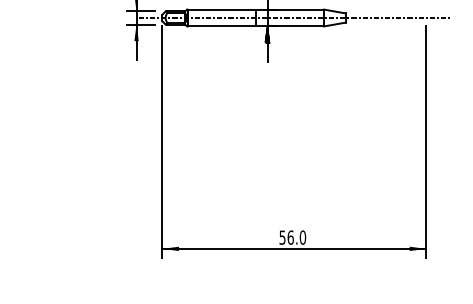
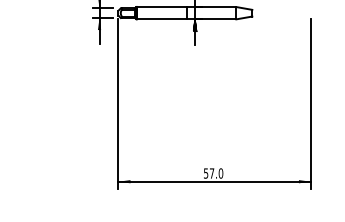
line: (293, 18) -> (214, 13), removed
text: (290, 237) -> (211, 173), 56.0 -> 57.0

